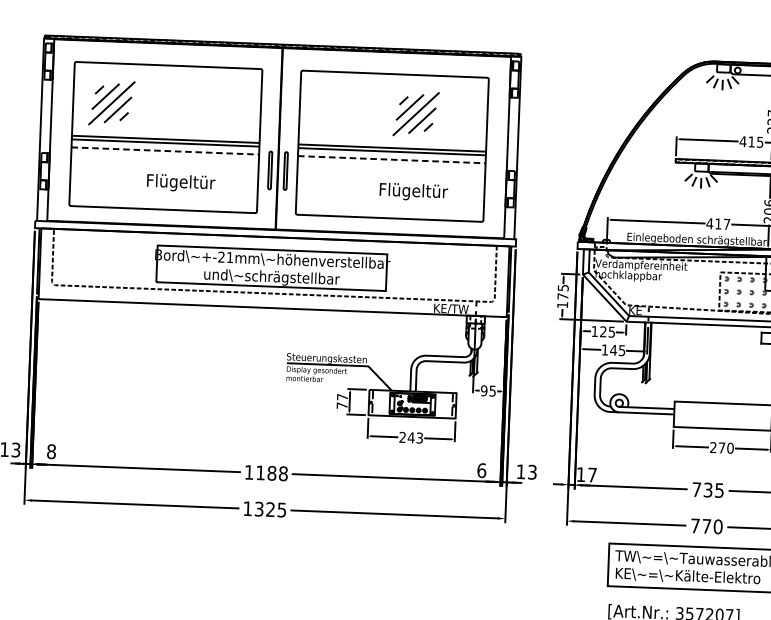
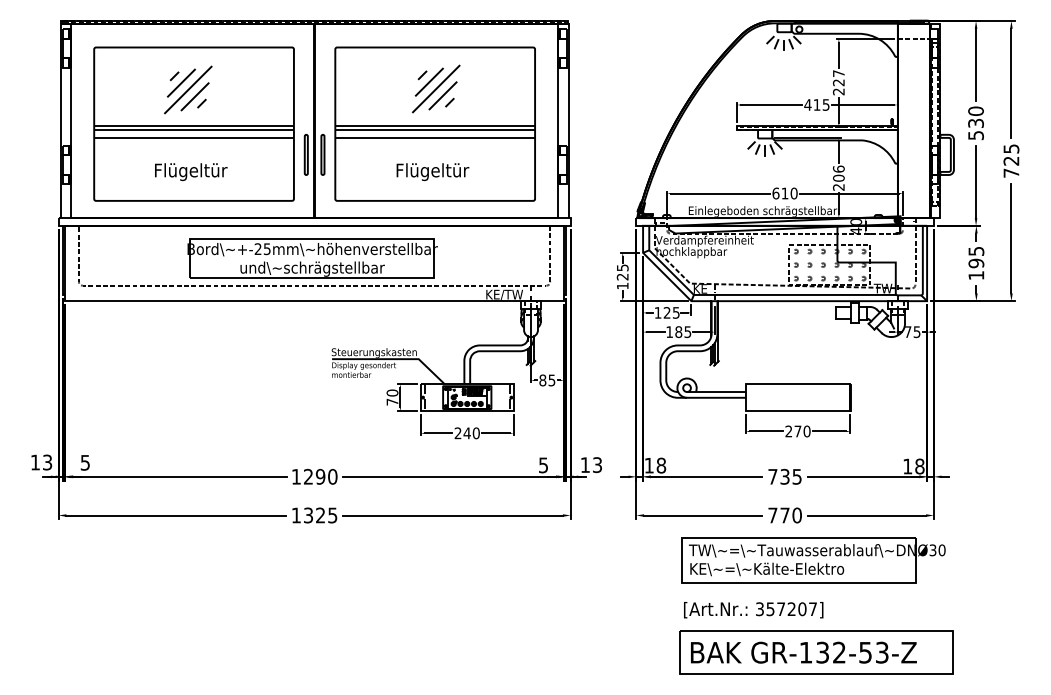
part: (112, 102) -> (188, 89), moved
part: (416, 113) -> (436, 88), moved
line: (165, 151) -> (194, 138), dashed -> solid
line: (392, 159) -> (435, 138), dashed -> solid
text: (181, 182) -> (191, 171), moved
text: (413, 192) -> (432, 172), moved
text: (717, 223) -> (784, 193), 417 -> 610
text: (229, 257) -> (266, 249), +-21mm -> +-25mm
text: (562, 296) -> (622, 276), 175 -> 125
text: (613, 350) -> (678, 332), 145 -> 185
text: (483, 390) -> (542, 380), 95 -> 85
text: (342, 396) -> (392, 392), 77 -> 70
text: (419, 438) -> (475, 433), 243 -> 240
text: (51, 451) -> (85, 462), 8 -> 5
text: (481, 470) -> (543, 465), 6 -> 5
text: (271, 473) -> (320, 476), 1188 -> 1290
text: (592, 474) -> (661, 465), 17 -> 18

